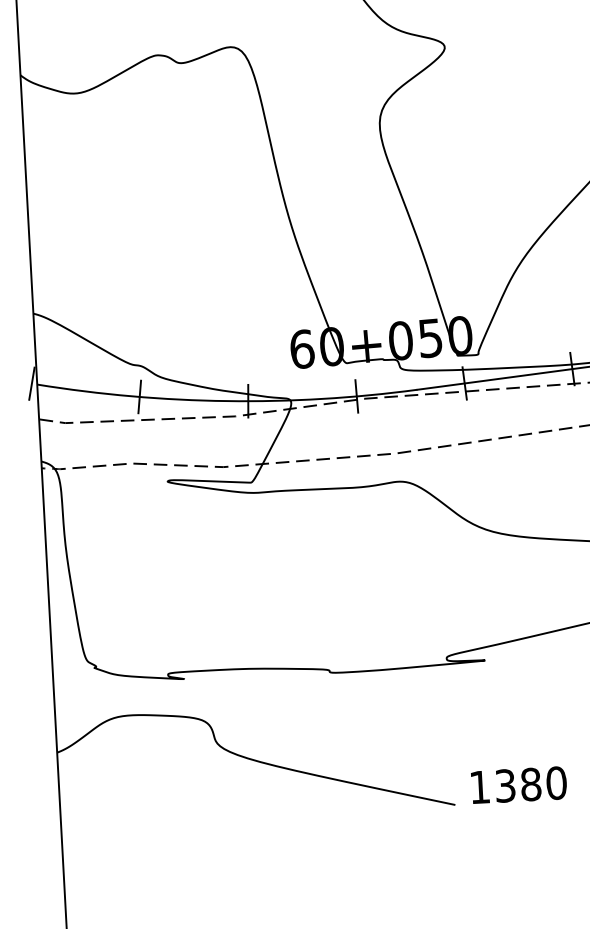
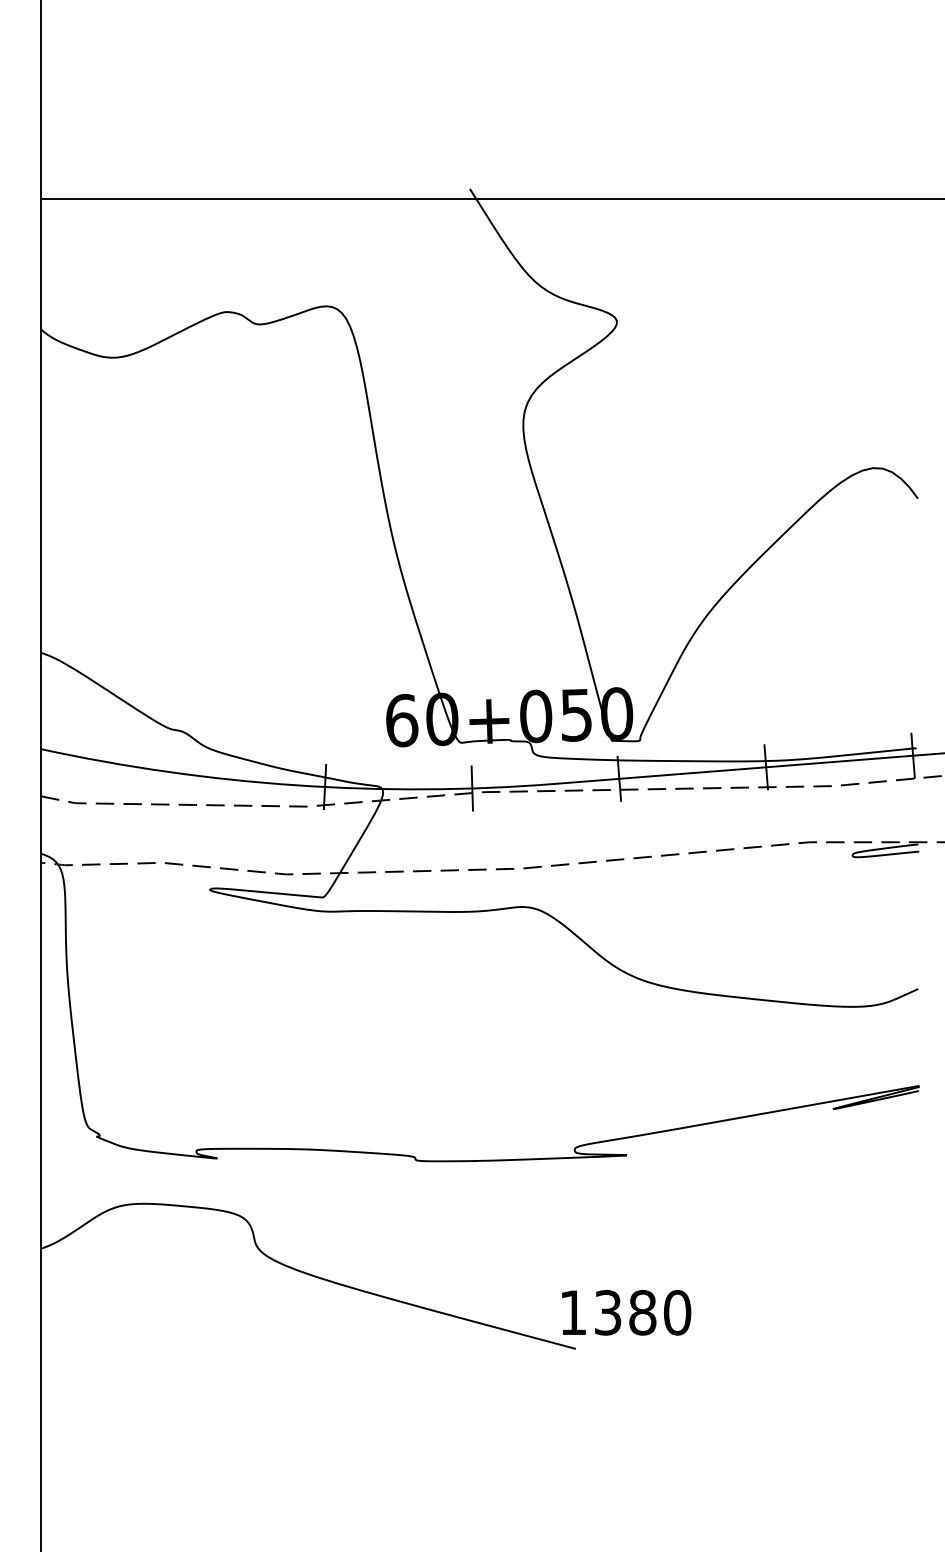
line: (32, 383) -> (33, 747), removed
line: (139, 397) -> (178, 773), removed
text: (519, 785) -> (626, 1312), moved

